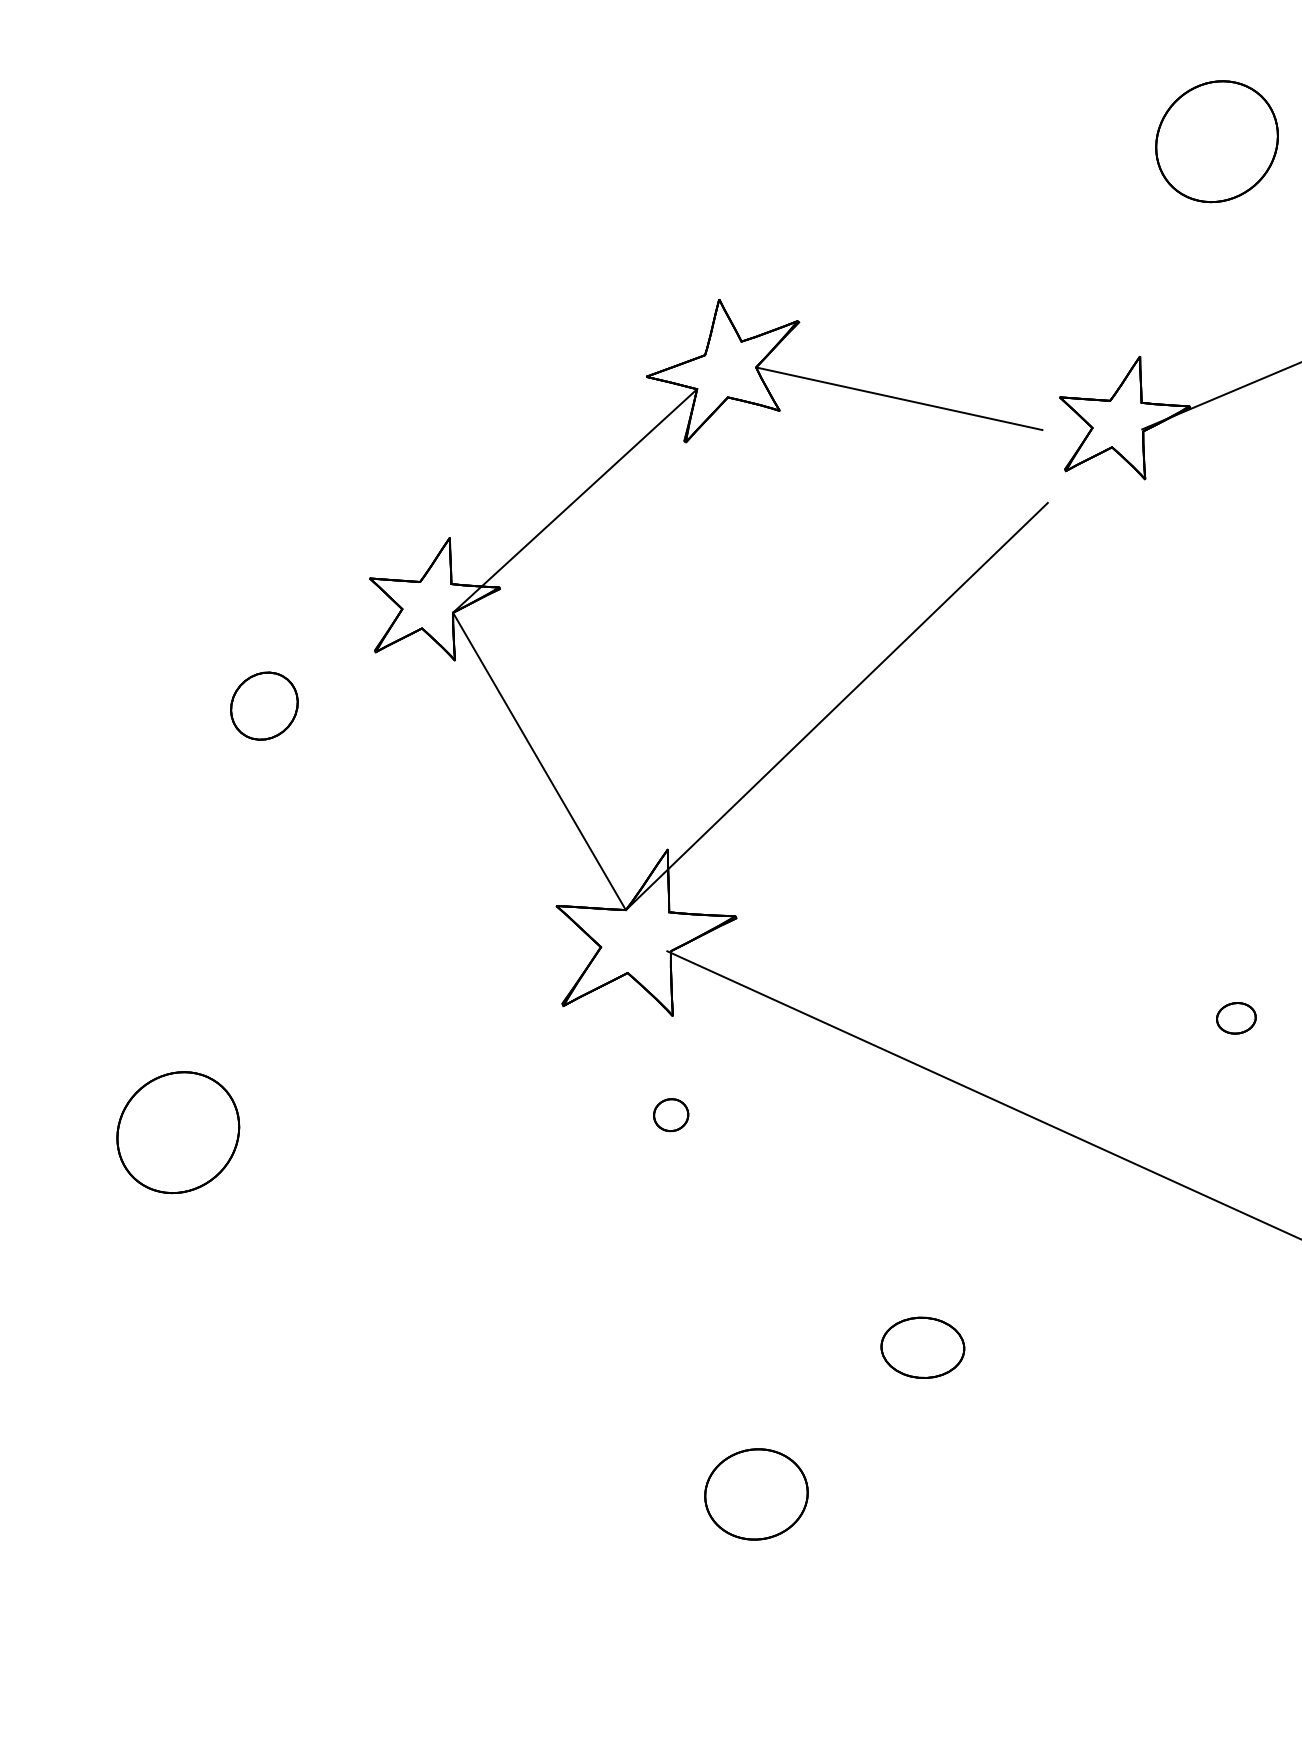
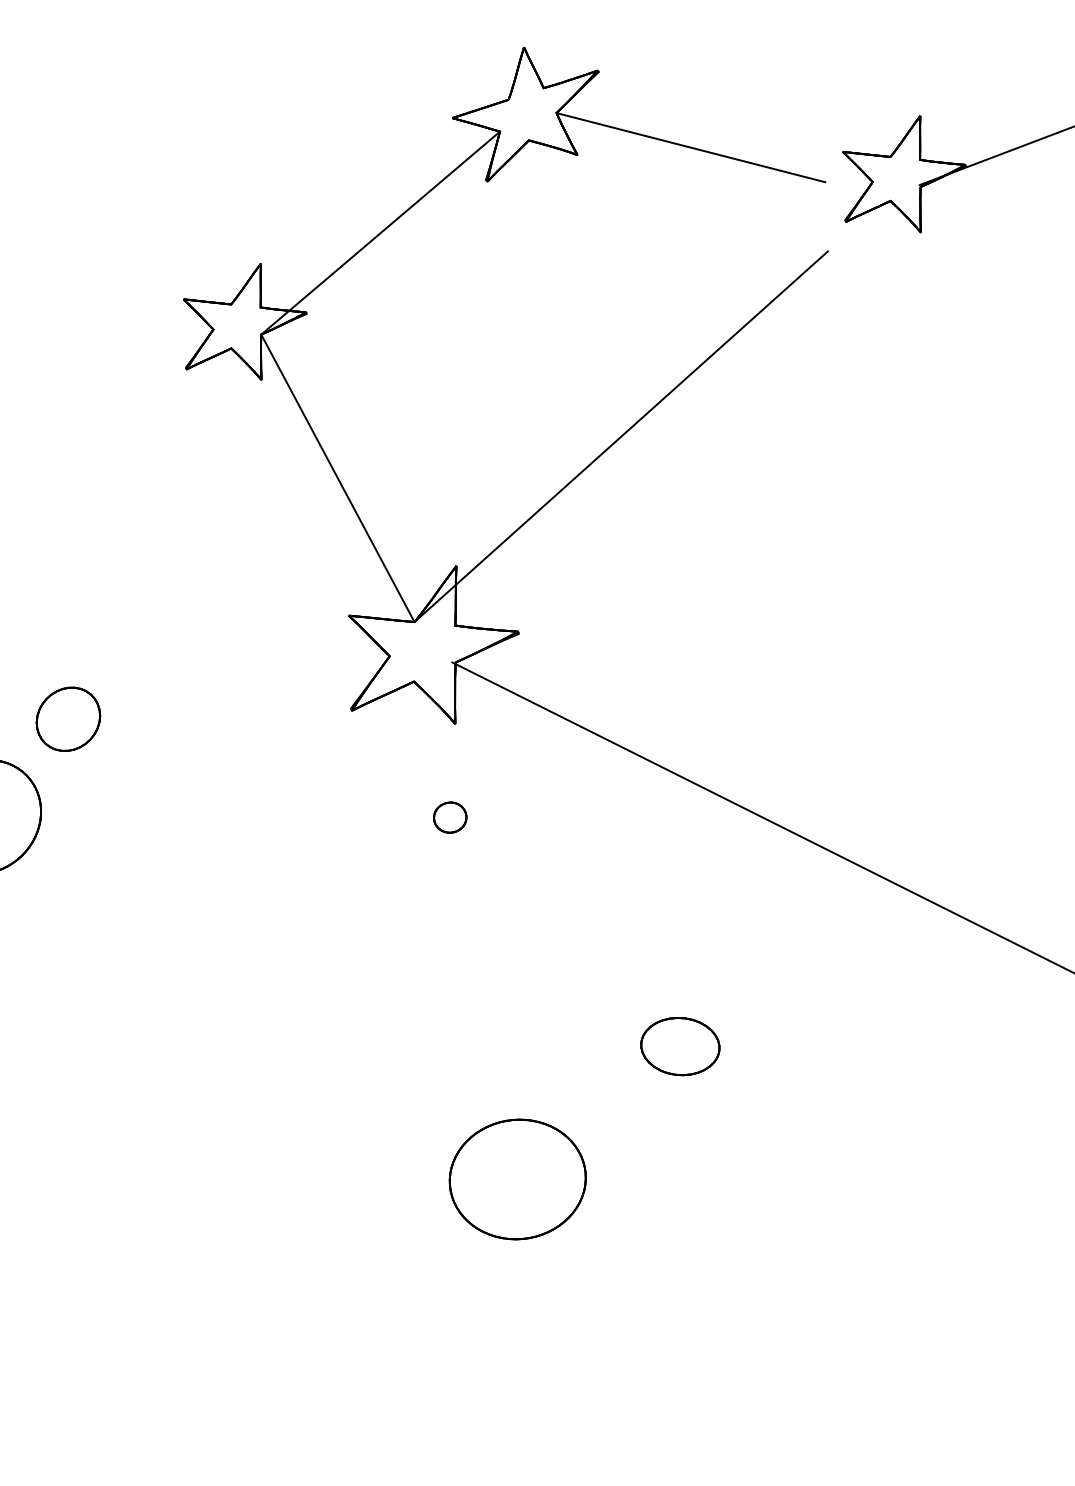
part: (264, 705) -> (68, 718), moved
part: (1236, 1018) -> (988, 745), removed
part: (756, 1494) -> (517, 1179), size x1.4

